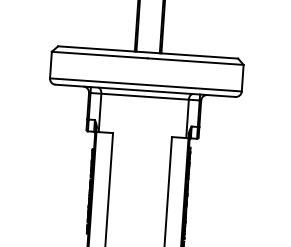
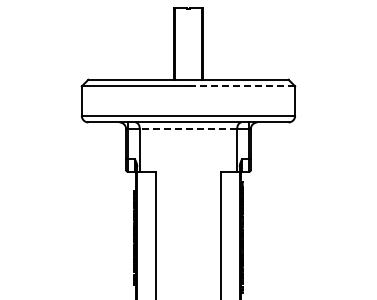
line: (195, 61) -> (241, 86), solid -> dashed
line: (145, 97) -> (188, 129), solid -> dashed

